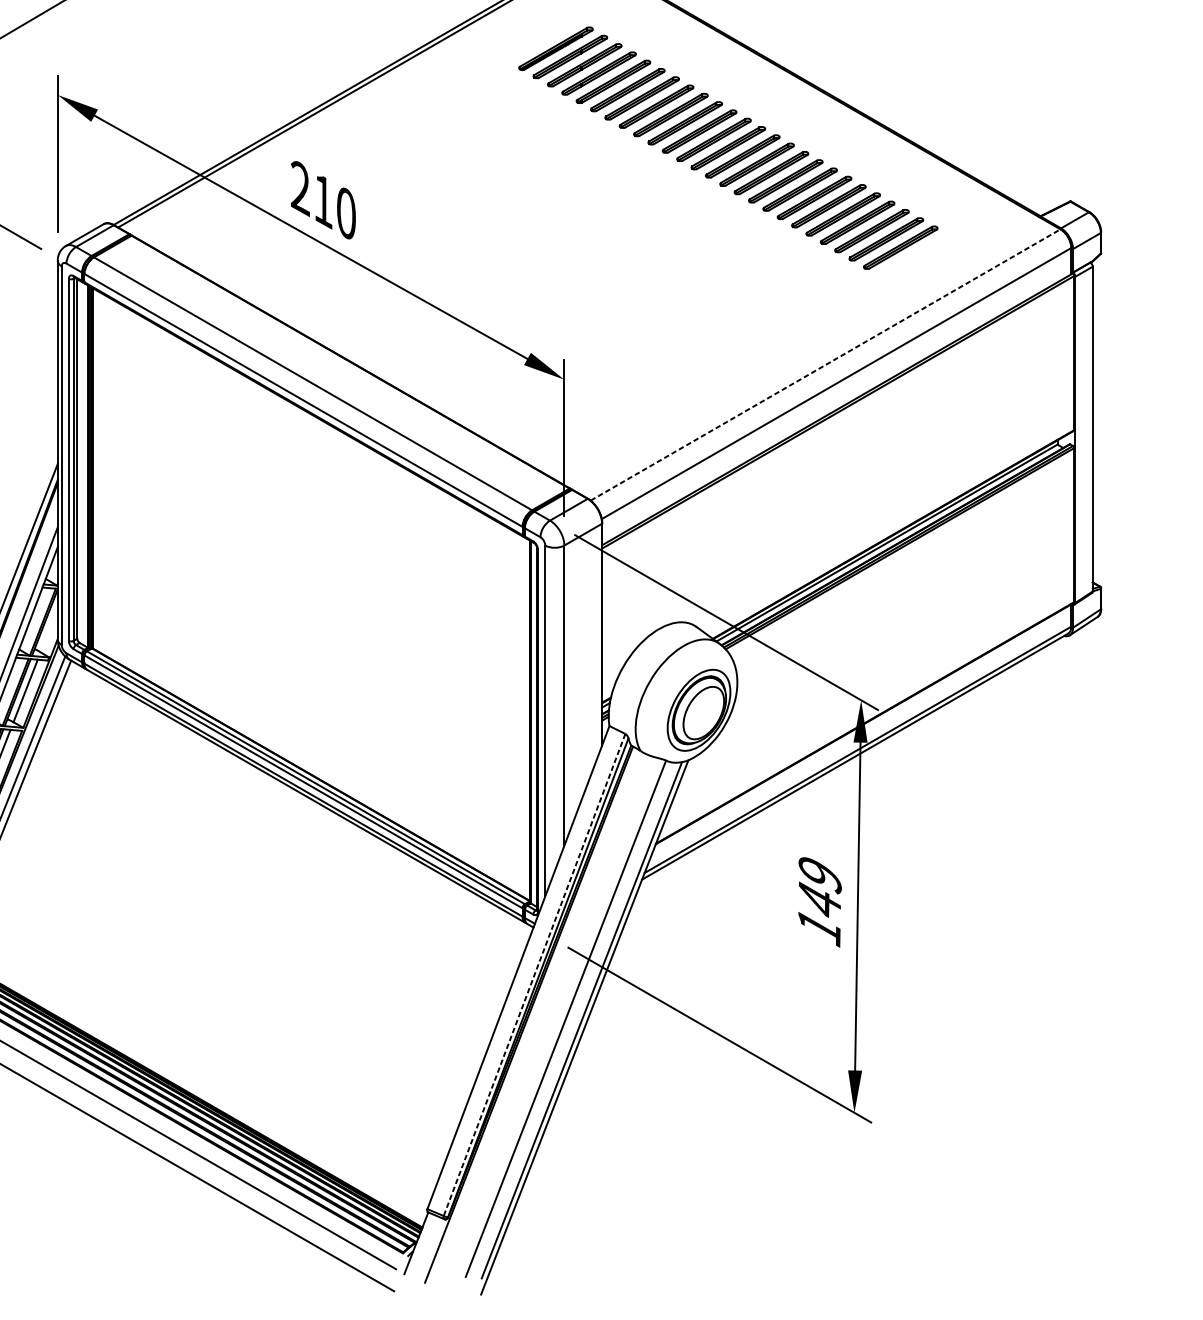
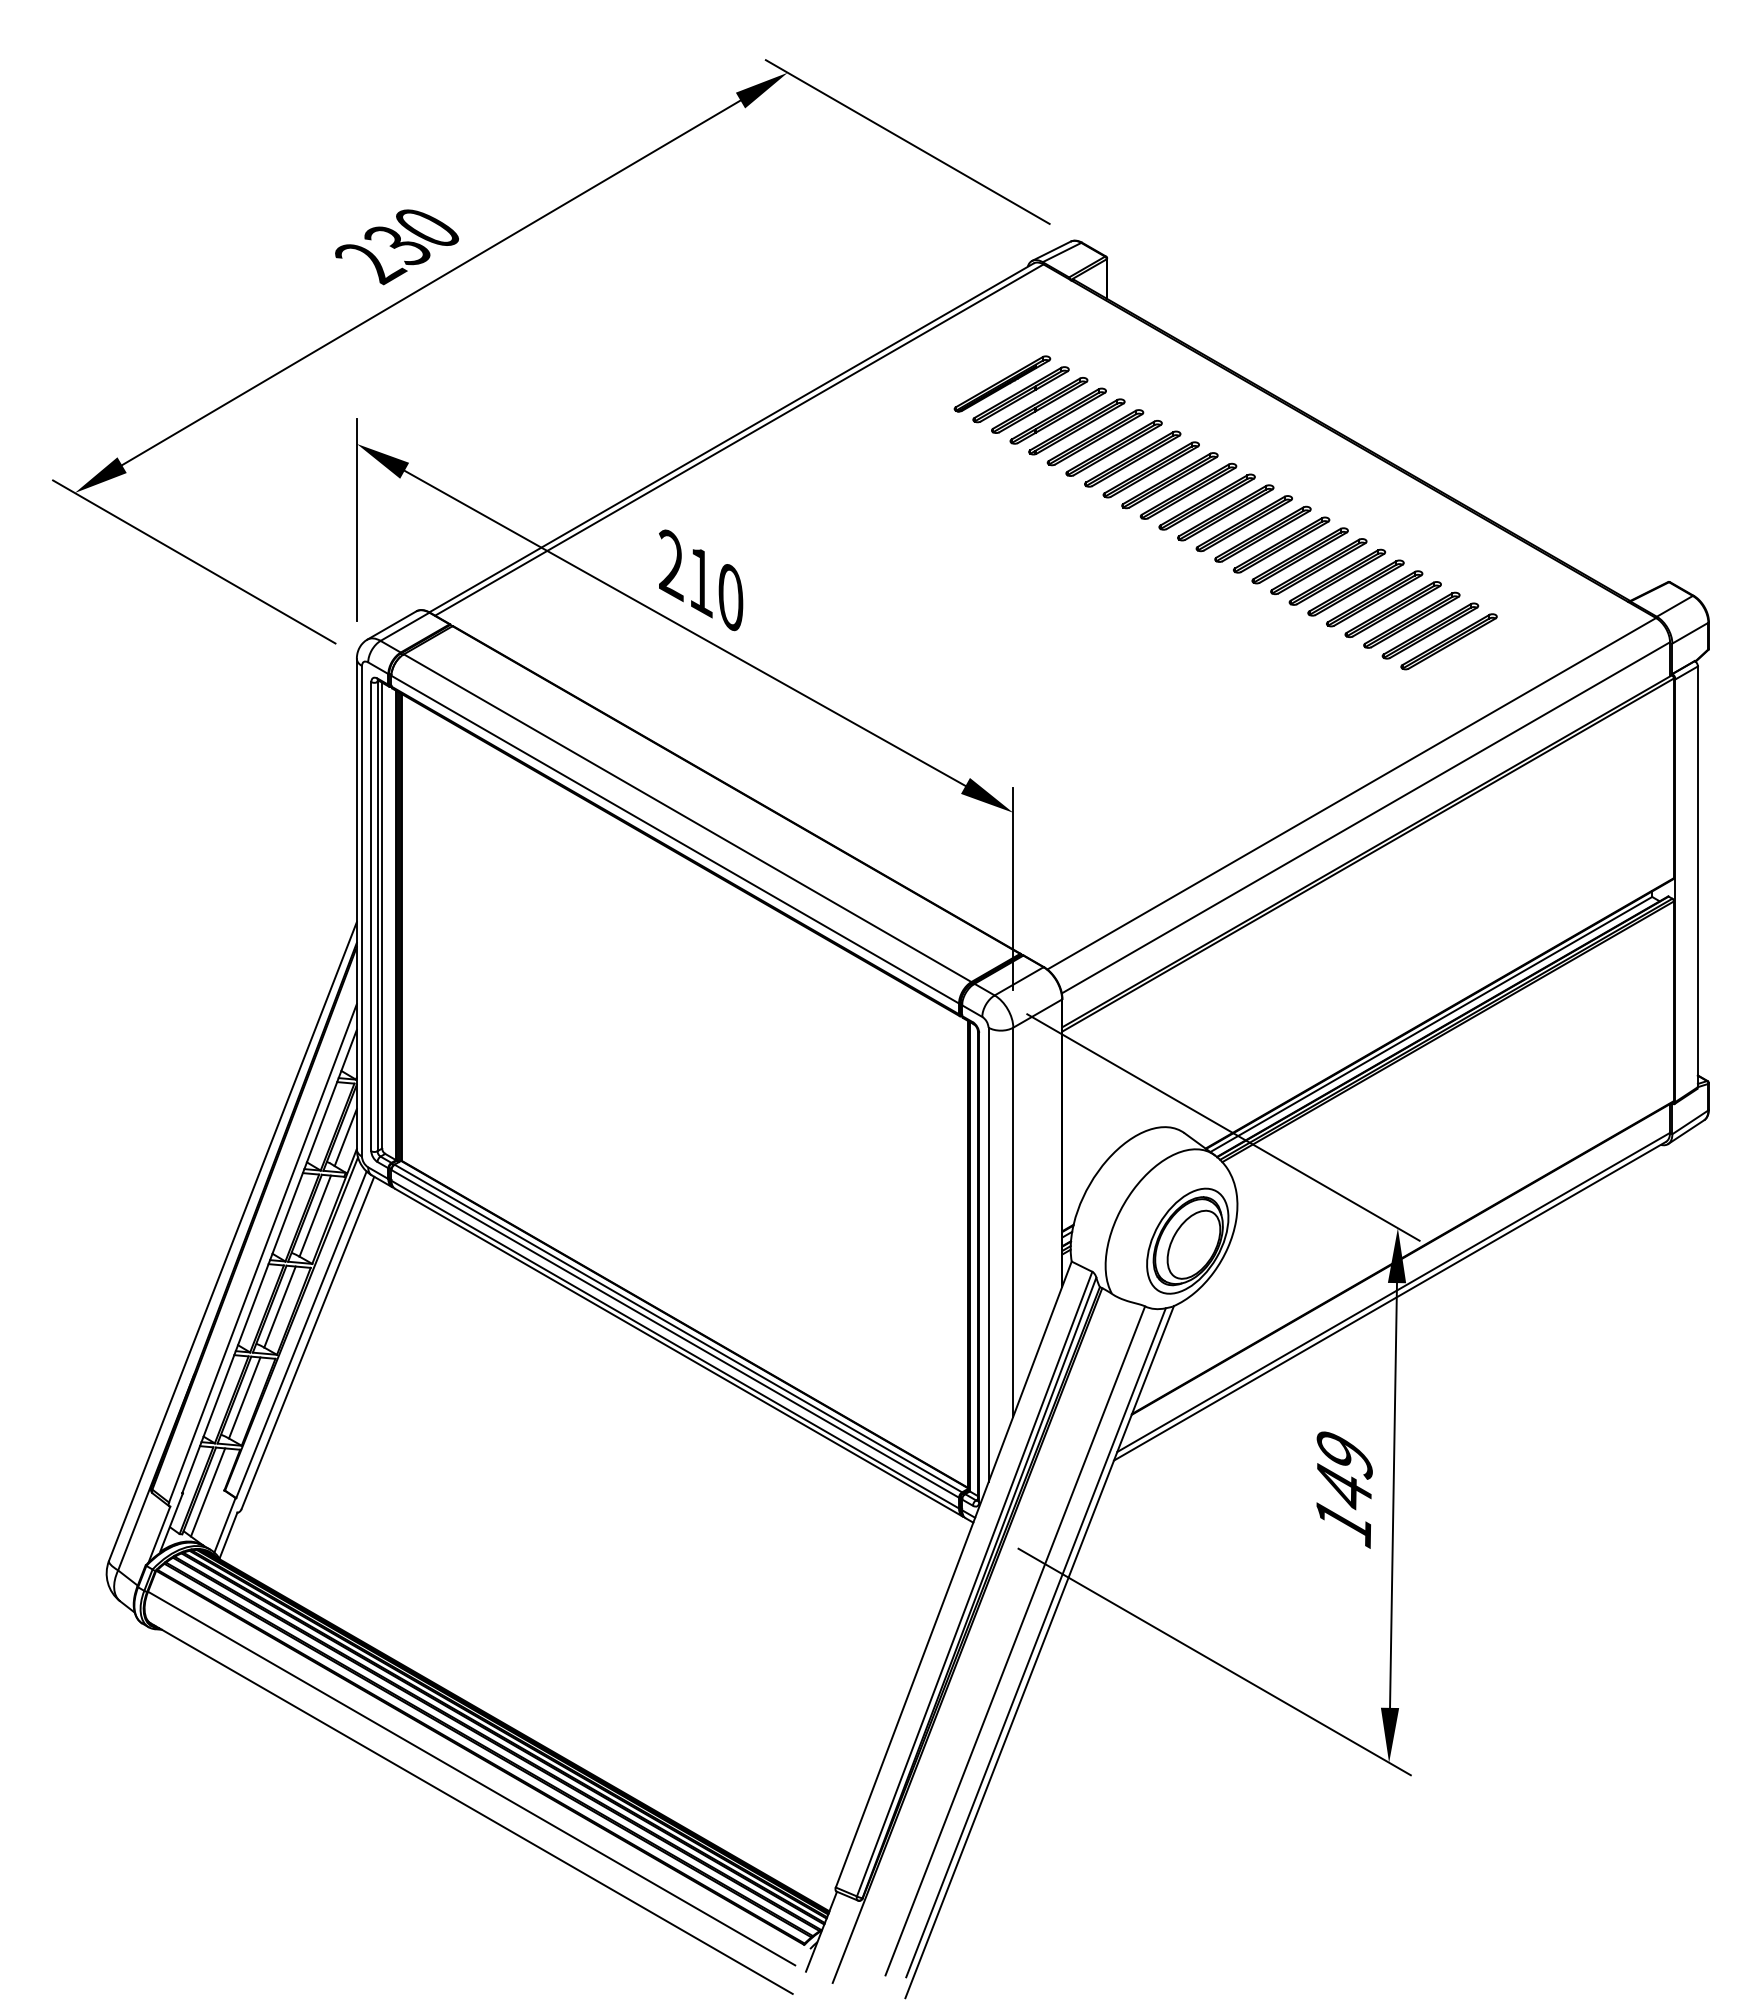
line: (826, 364) -> (1352, 793), dashed -> solid
line: (48, 630) -> (345, 1137), added
line: (534, 975) -> (974, 1584), dashed -> solid

